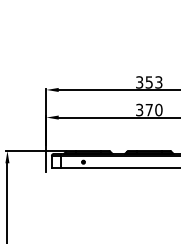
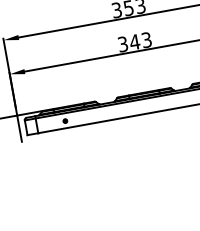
text: (153, 109) -> (140, 40), 370 -> 343

